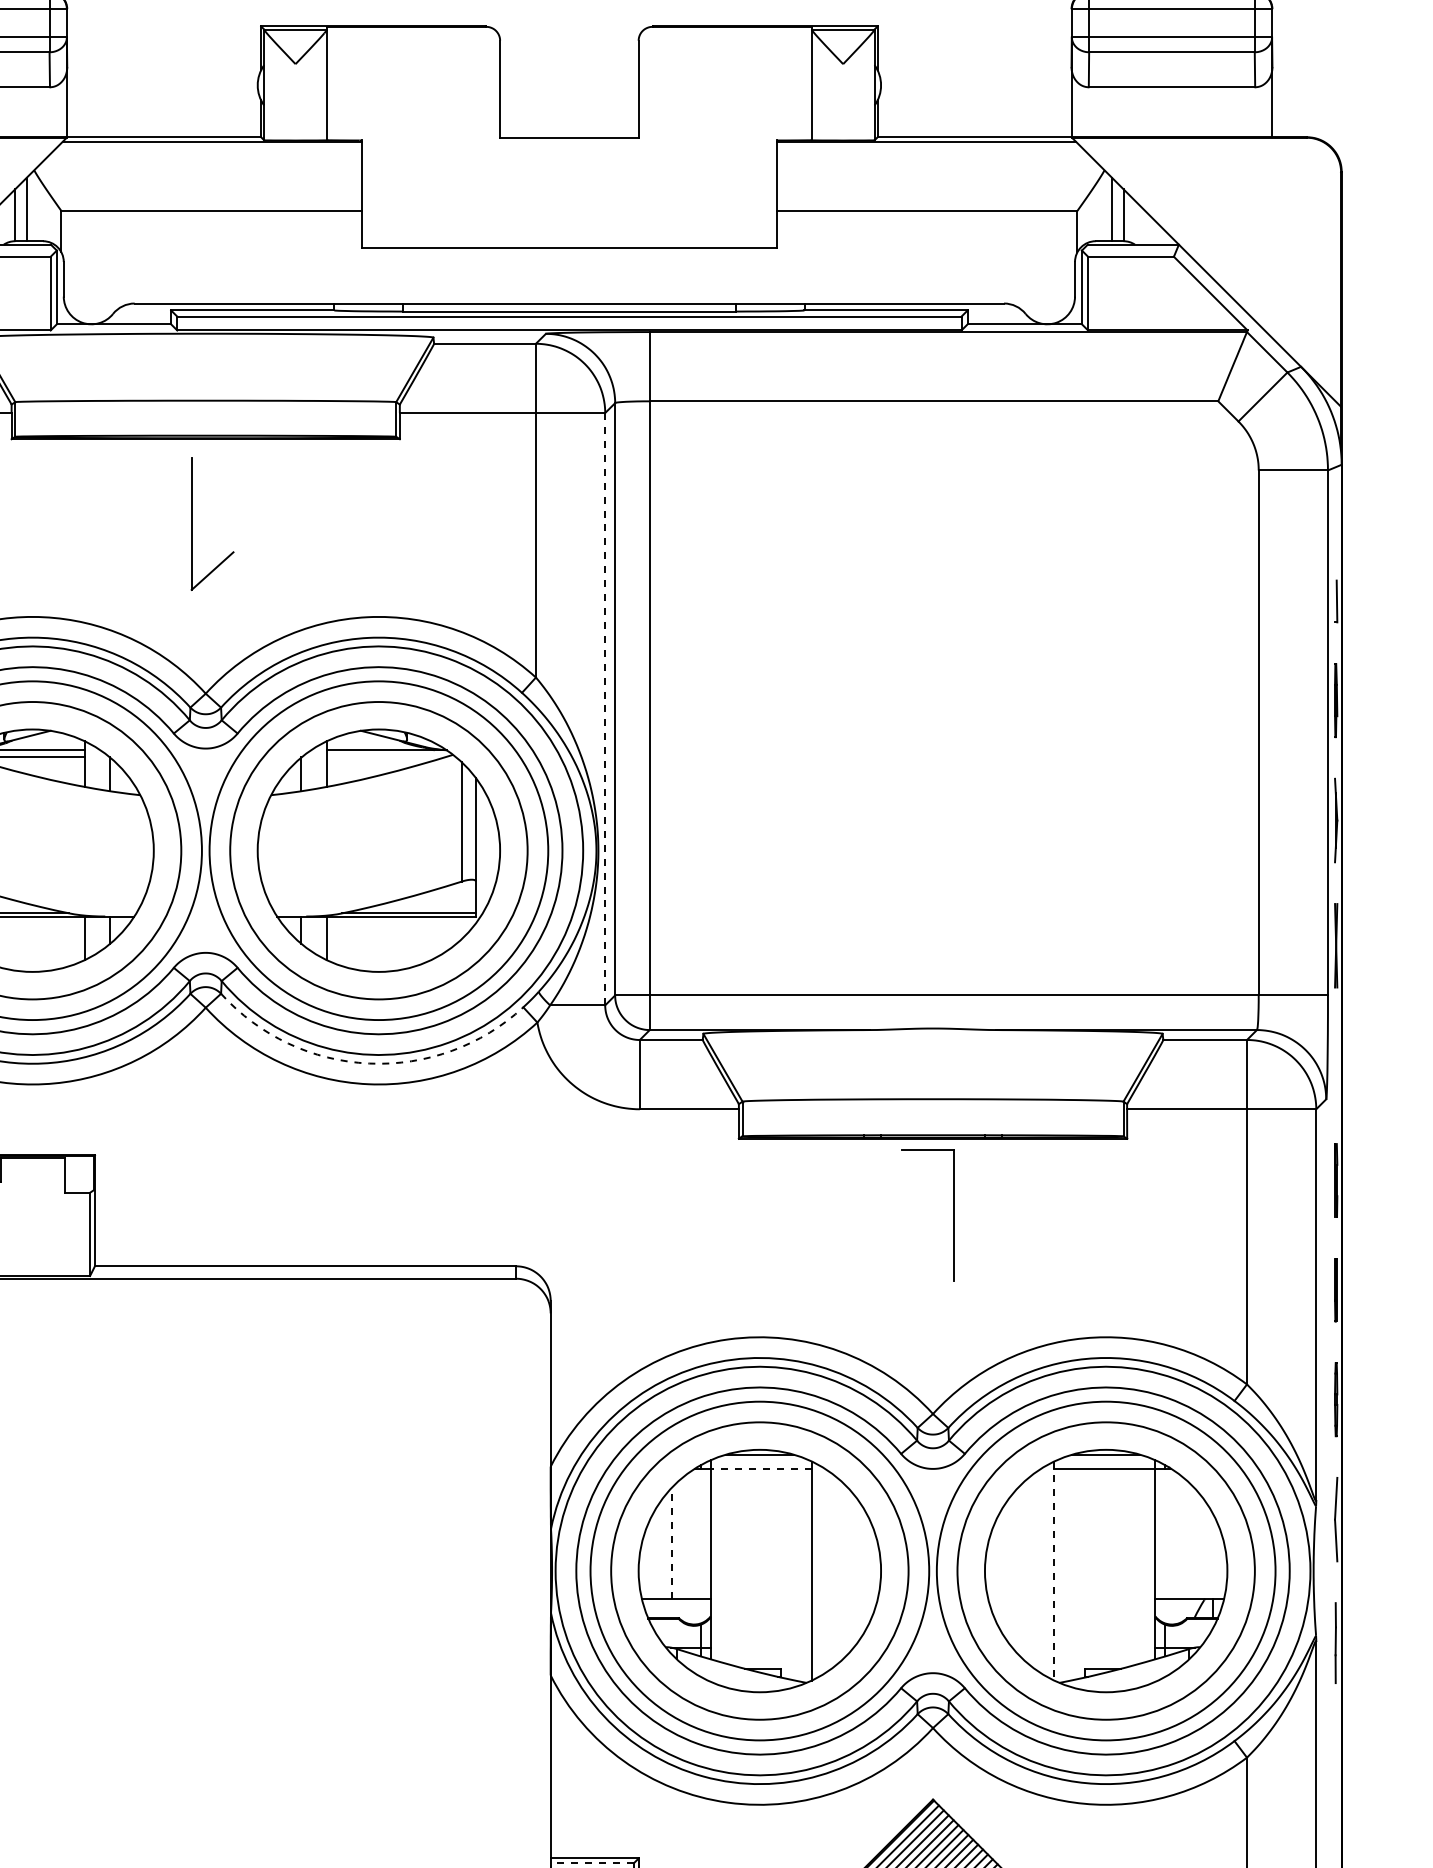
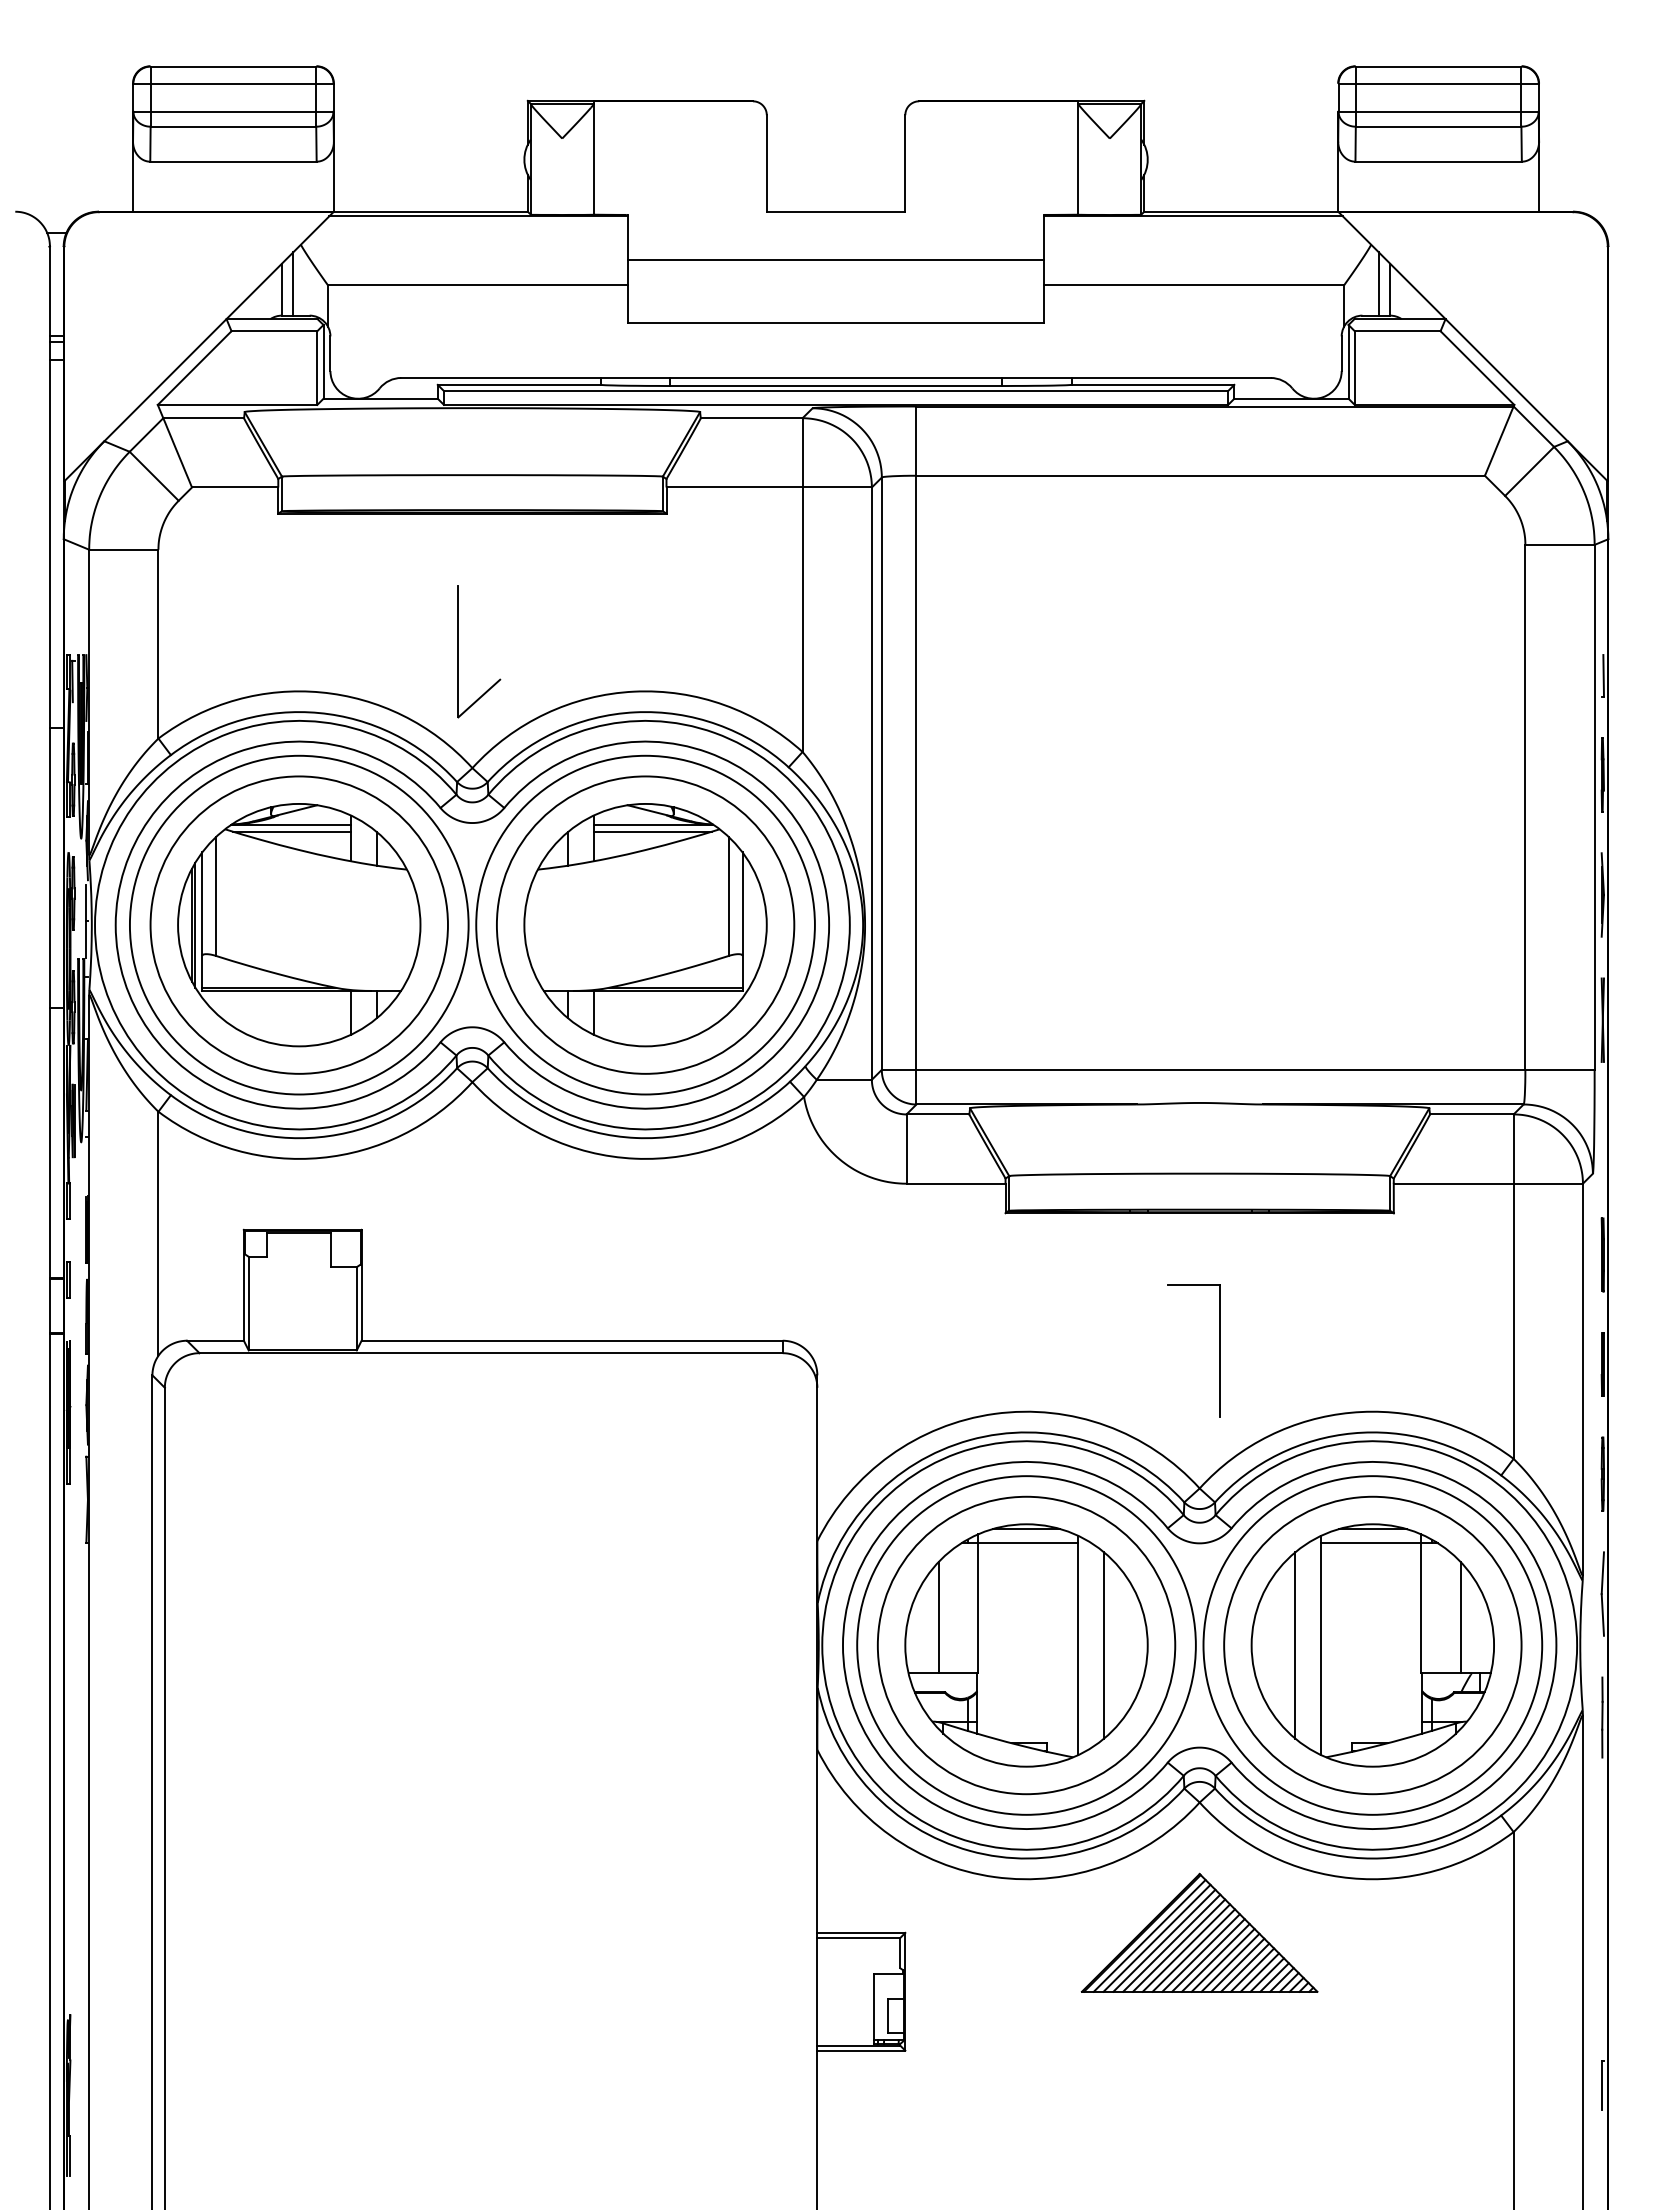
line: (568, 186) -> (835, 260), added
part: (191, 524) -> (458, 651), moved
line: (604, 710) -> (871, 784), dashed -> solid
line: (385, 757) -> (652, 831), added
arc: (369, 1064) -> (636, 1138), dashed -> solid
part: (952, 1215) -> (1219, 1350), moved
line: (760, 1468) -> (1027, 1542), dashed -> solid
line: (671, 1543) -> (938, 1617), dashed -> solid
line: (1193, 1543) -> (1460, 1617), added
line: (836, 1571) -> (1103, 1645), added
line: (1028, 1571) -> (1295, 1645), added
line: (1053, 1571) -> (1320, 1645), dashed -> solid
line: (591, 1863) -> (858, 1937), dashed -> solid

